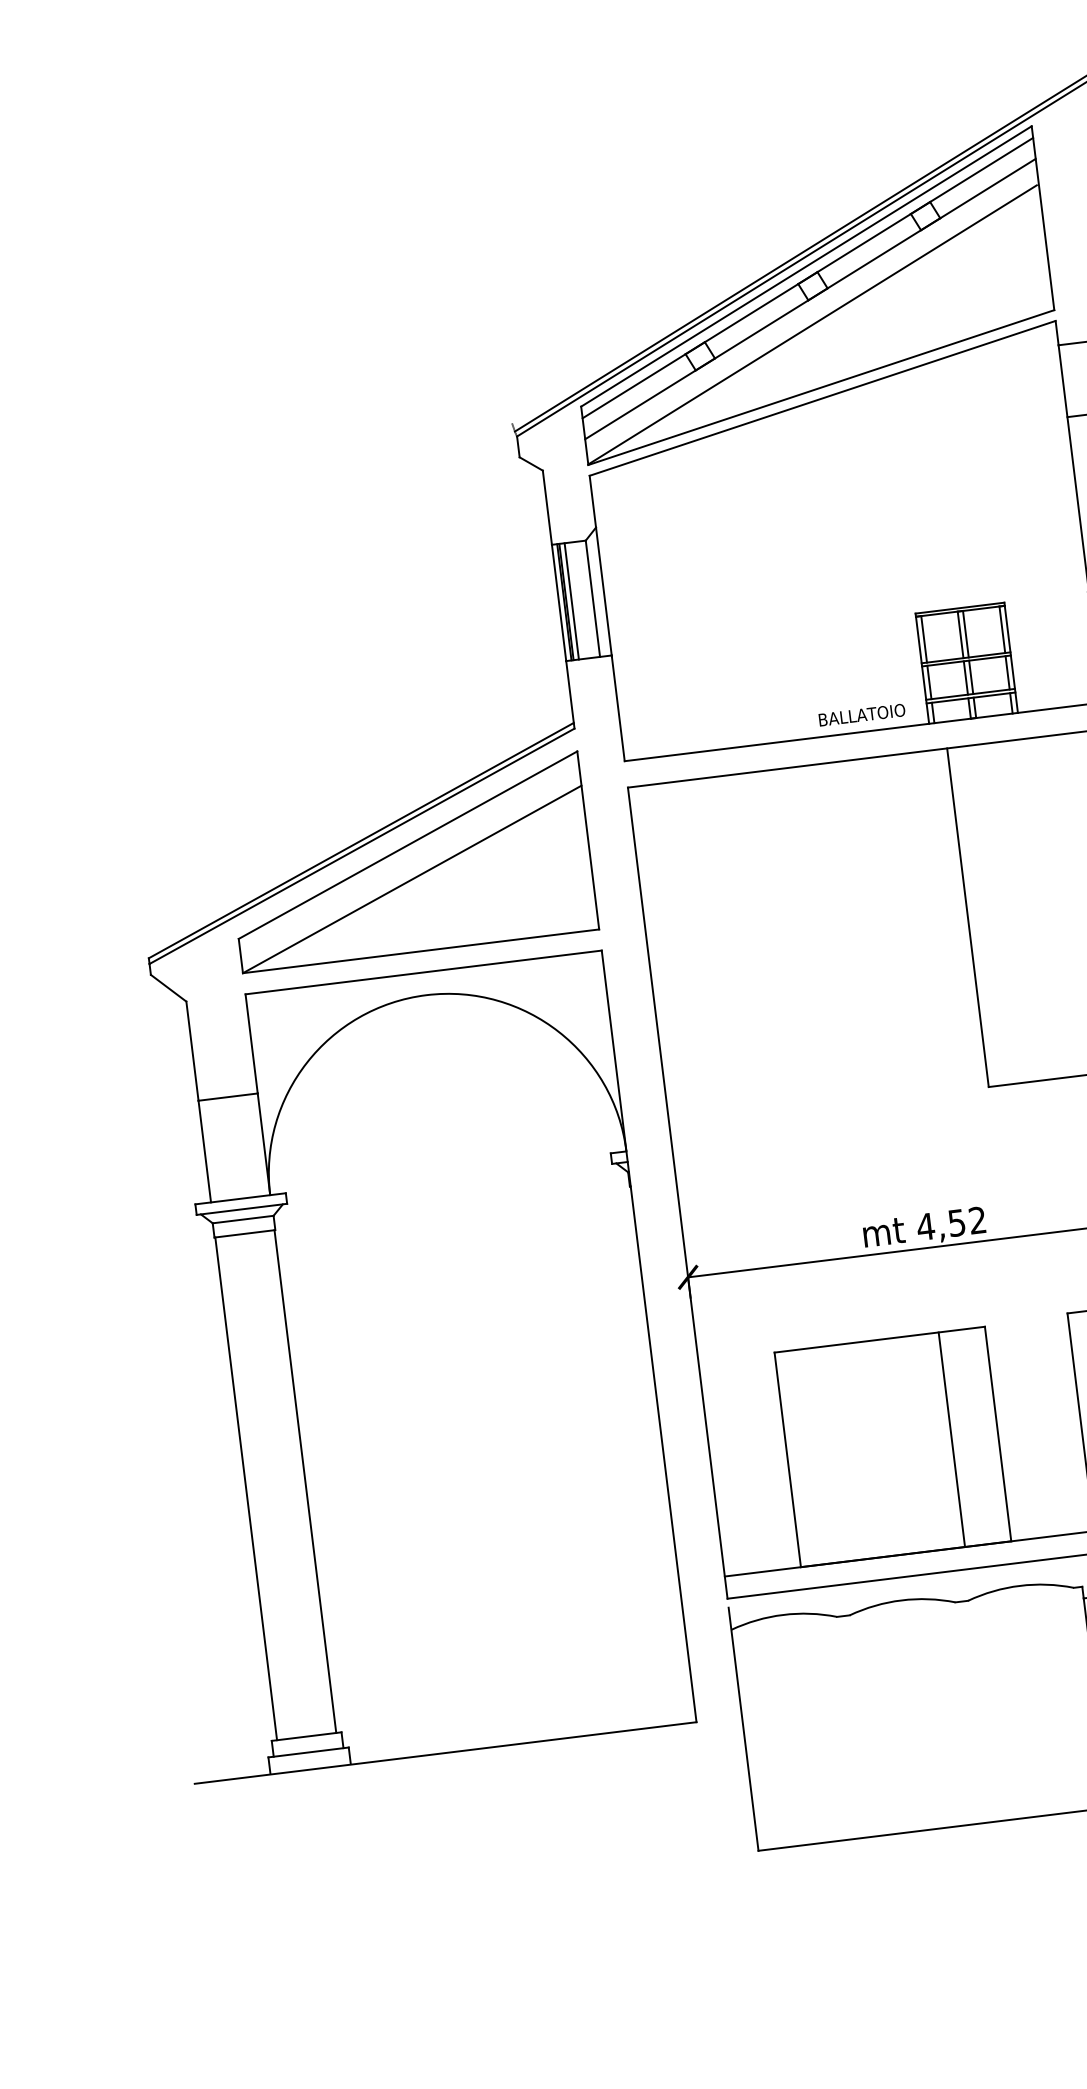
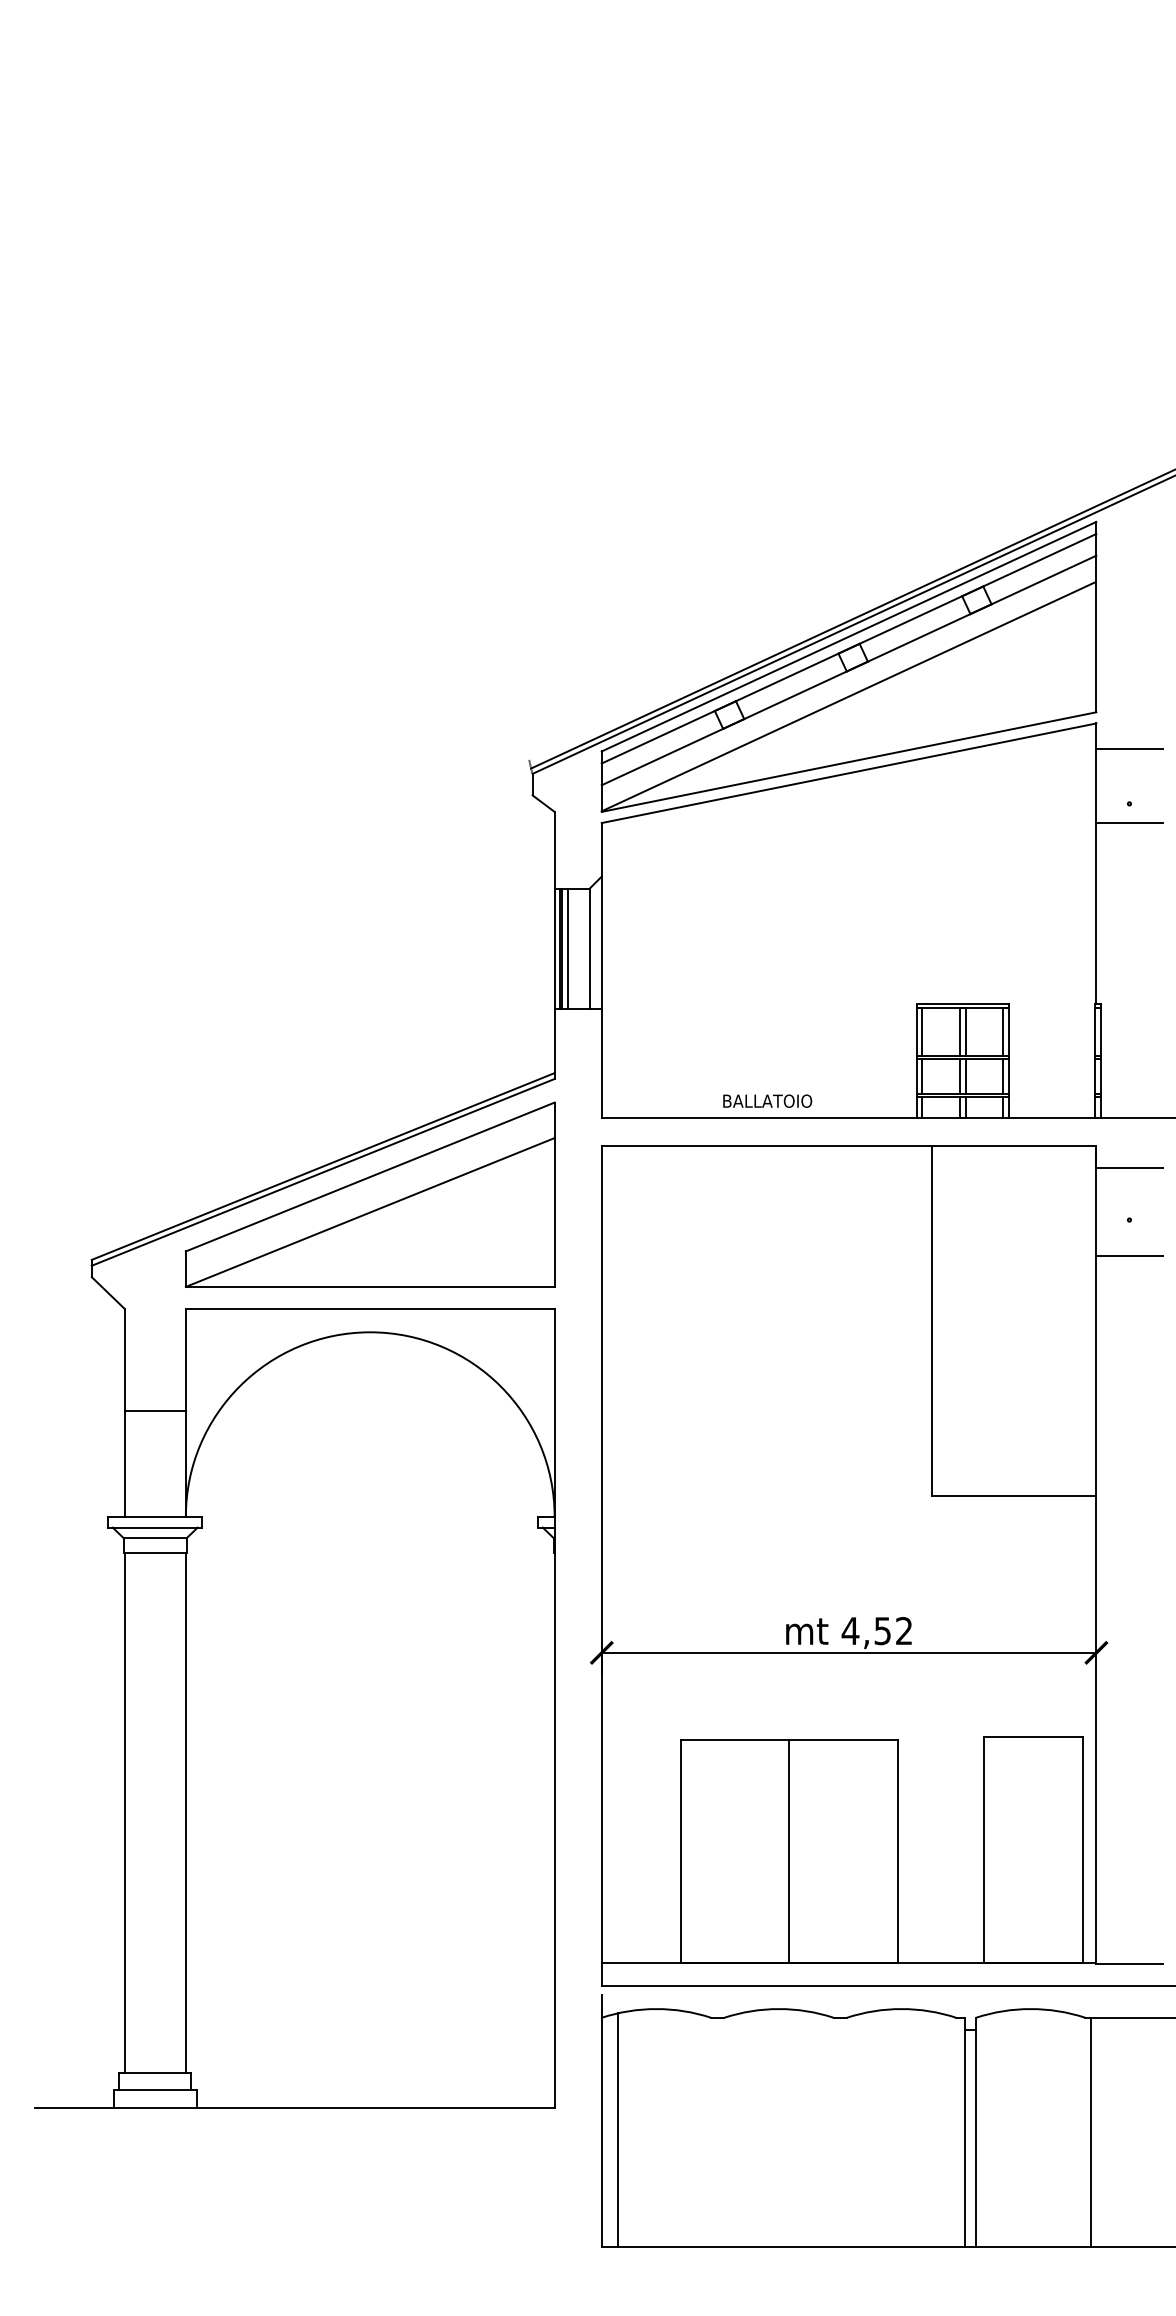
text: (861, 714) -> (767, 1100), moved
line: (951, 1439) -> (789, 1851), moved
line: (760, 1735) -> (618, 2129), added

